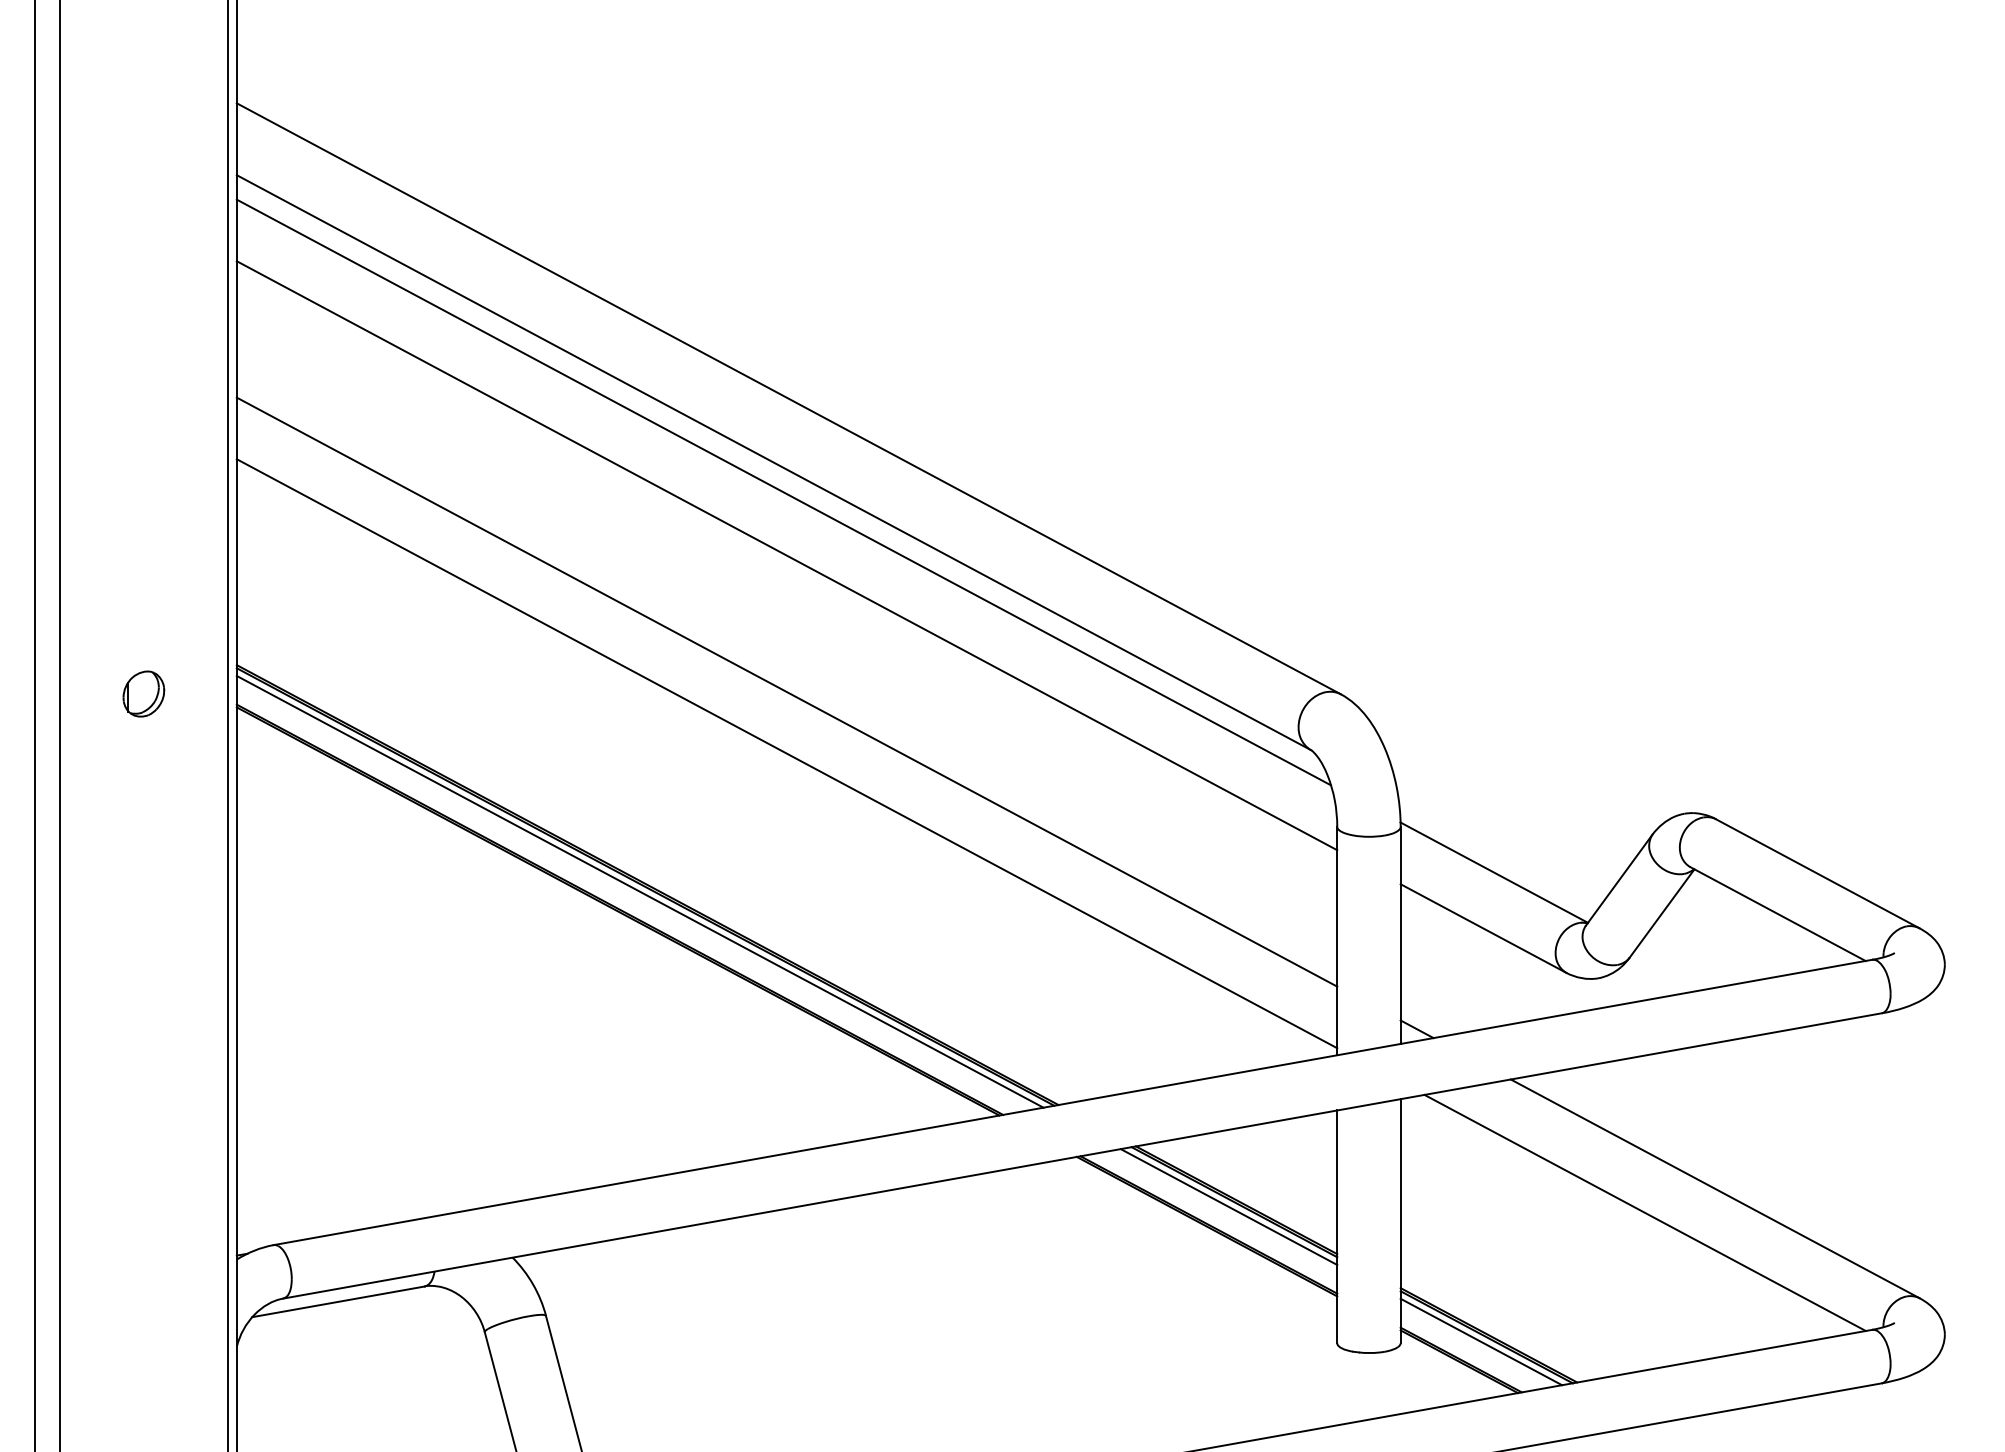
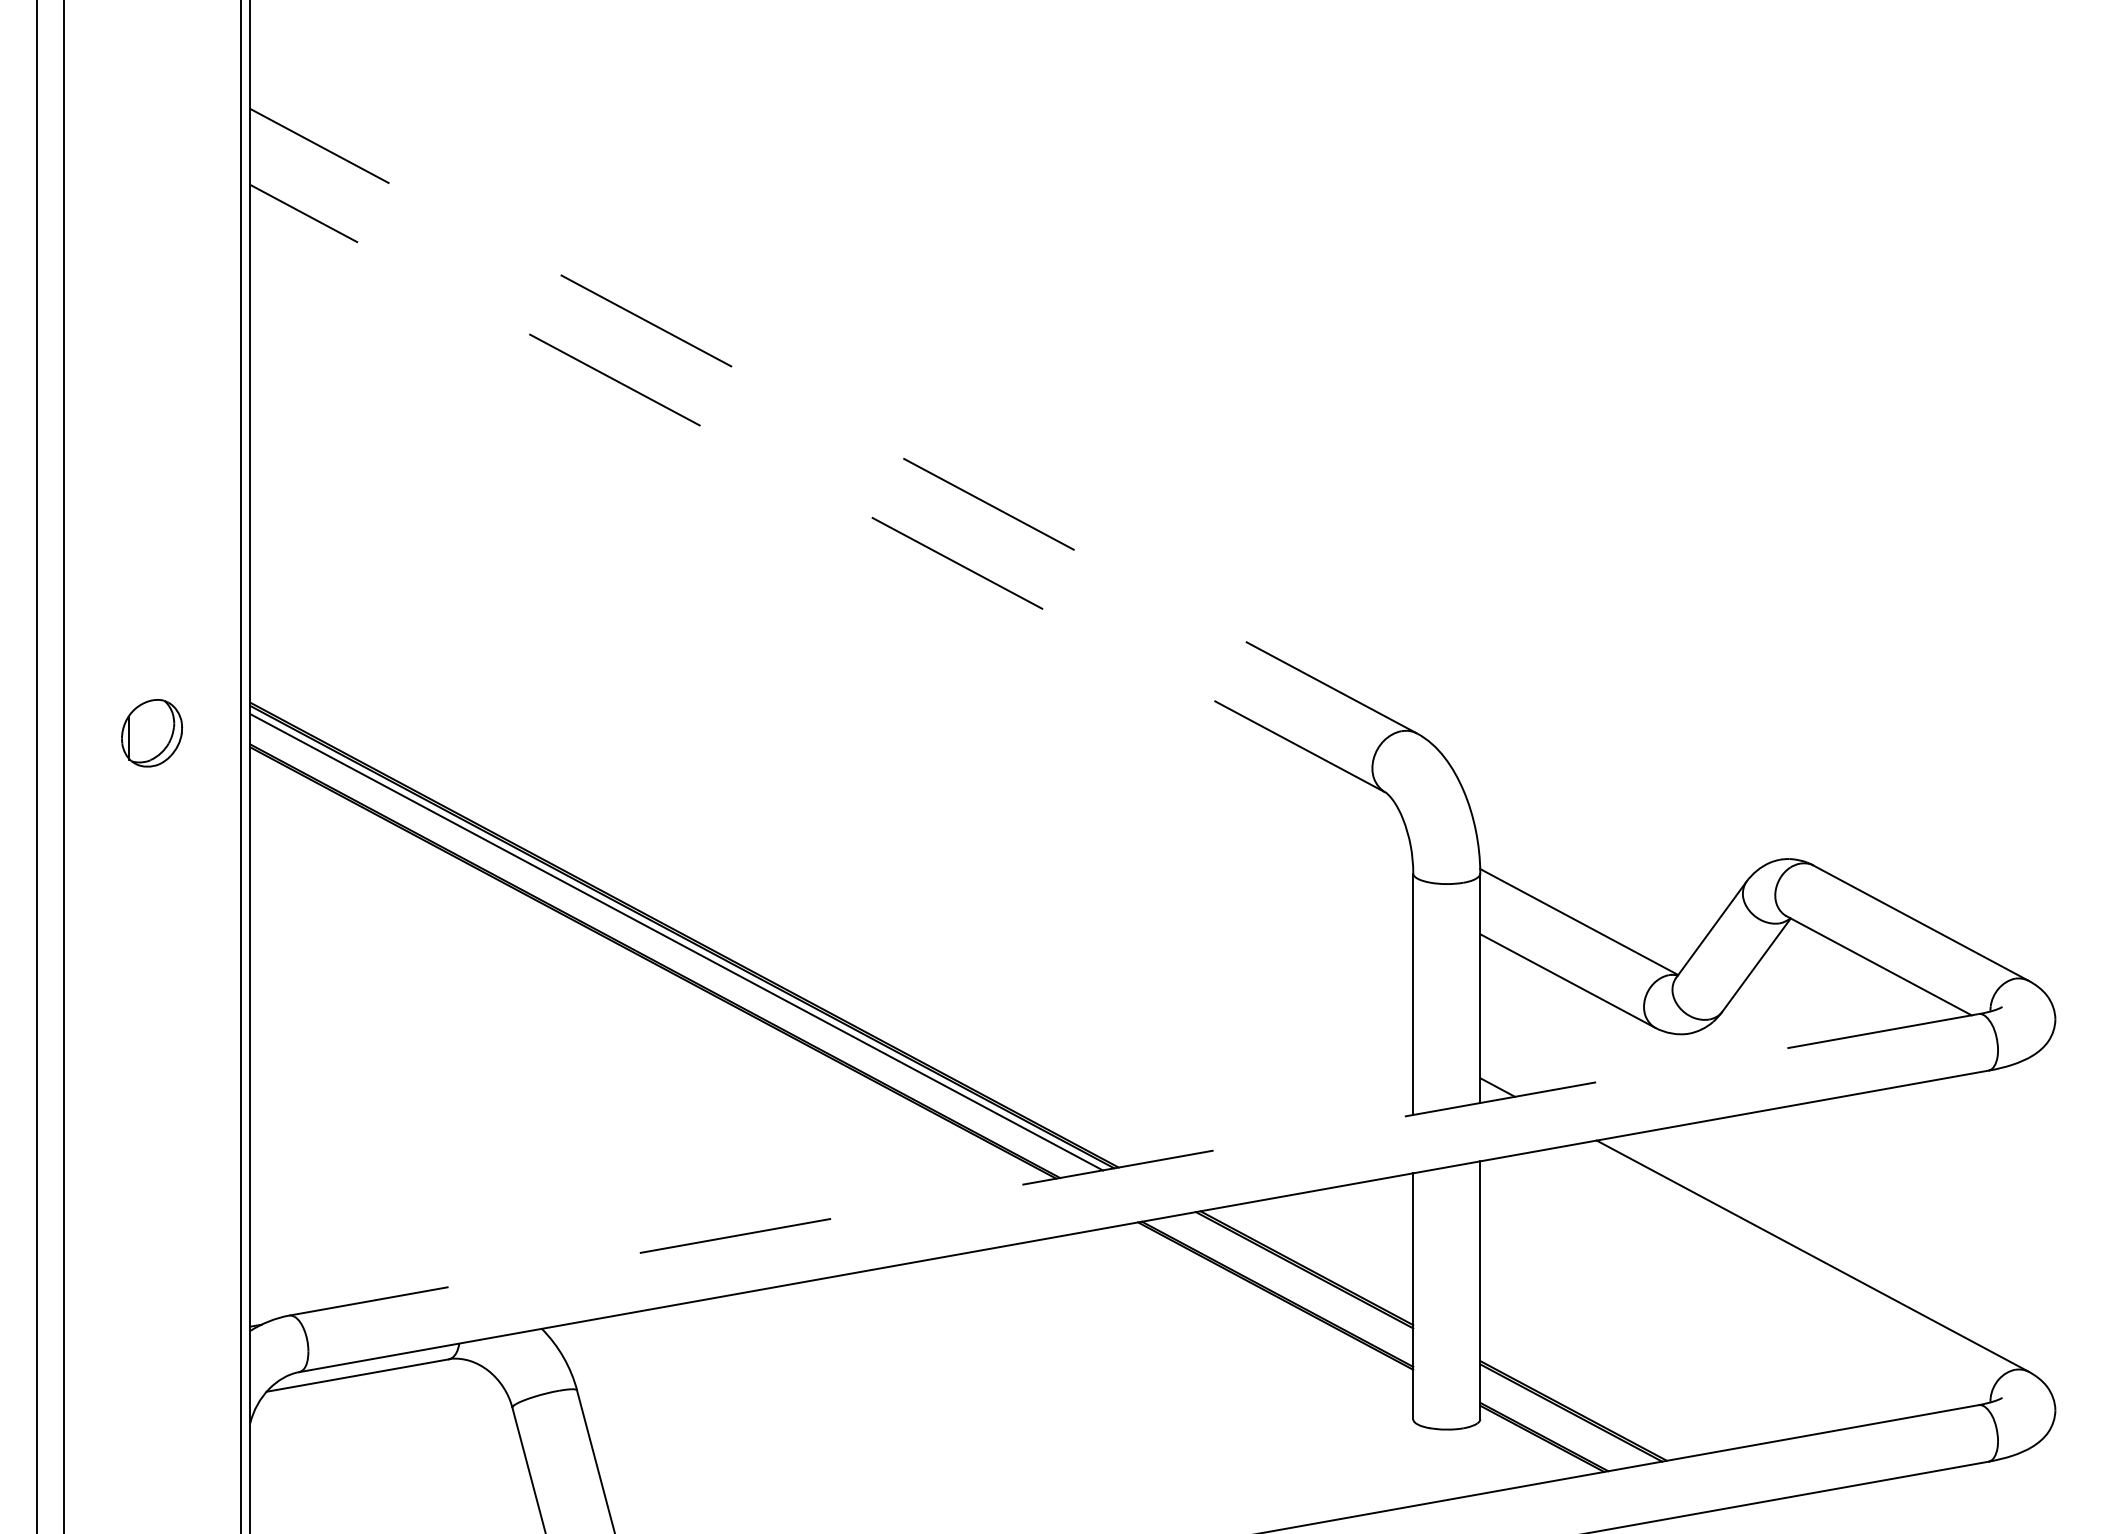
line: (788, 398) -> (833, 420), solid -> dashed
line: (773, 462) -> (817, 488), solid -> dashed
line: (783, 492) -> (828, 520), removed
line: (786, 555) -> (831, 586), removed
line: (786, 691) -> (831, 730), removed
part: (143, 693) -> (151, 732), size x1.4
line: (786, 753) -> (831, 796), removed
line: (1072, 1102) -> (1133, 1164), solid -> dashed
line: (1228, 1206) -> (1298, 1274), removed
line: (1644, 1212) -> (1737, 1281), removed
line: (1481, 1341) -> (1565, 1417), removed

